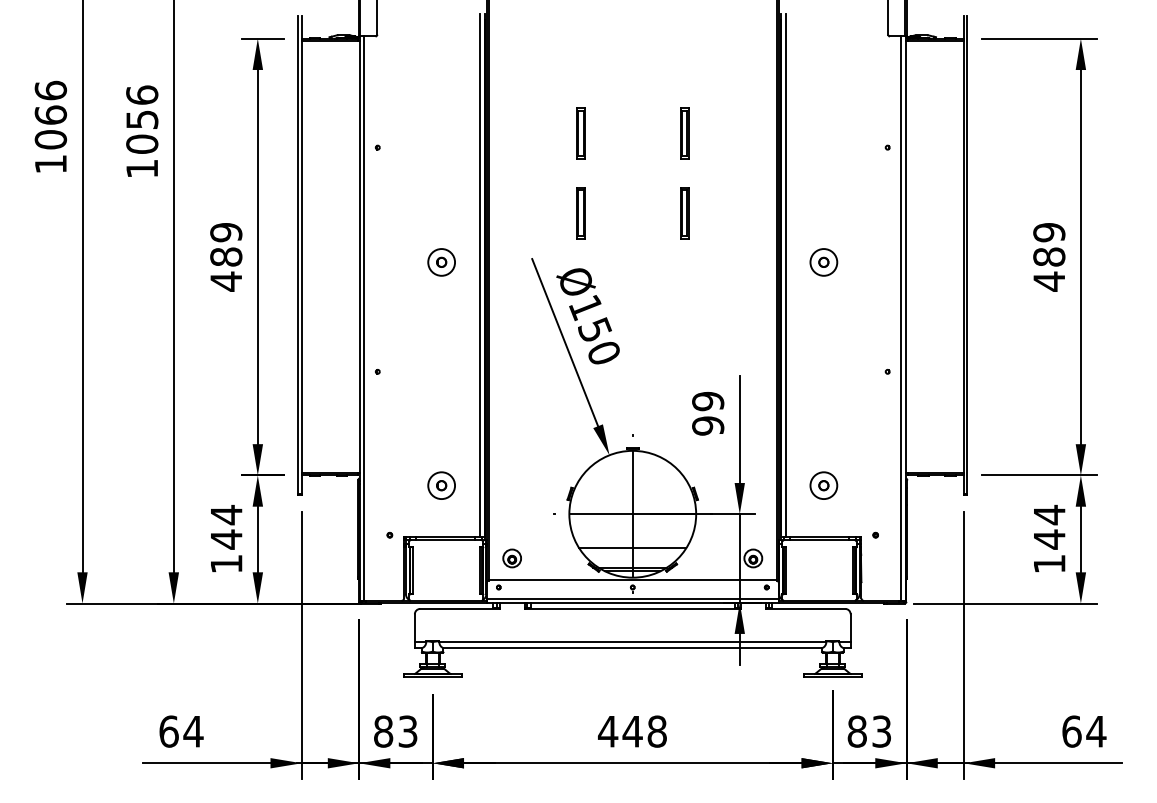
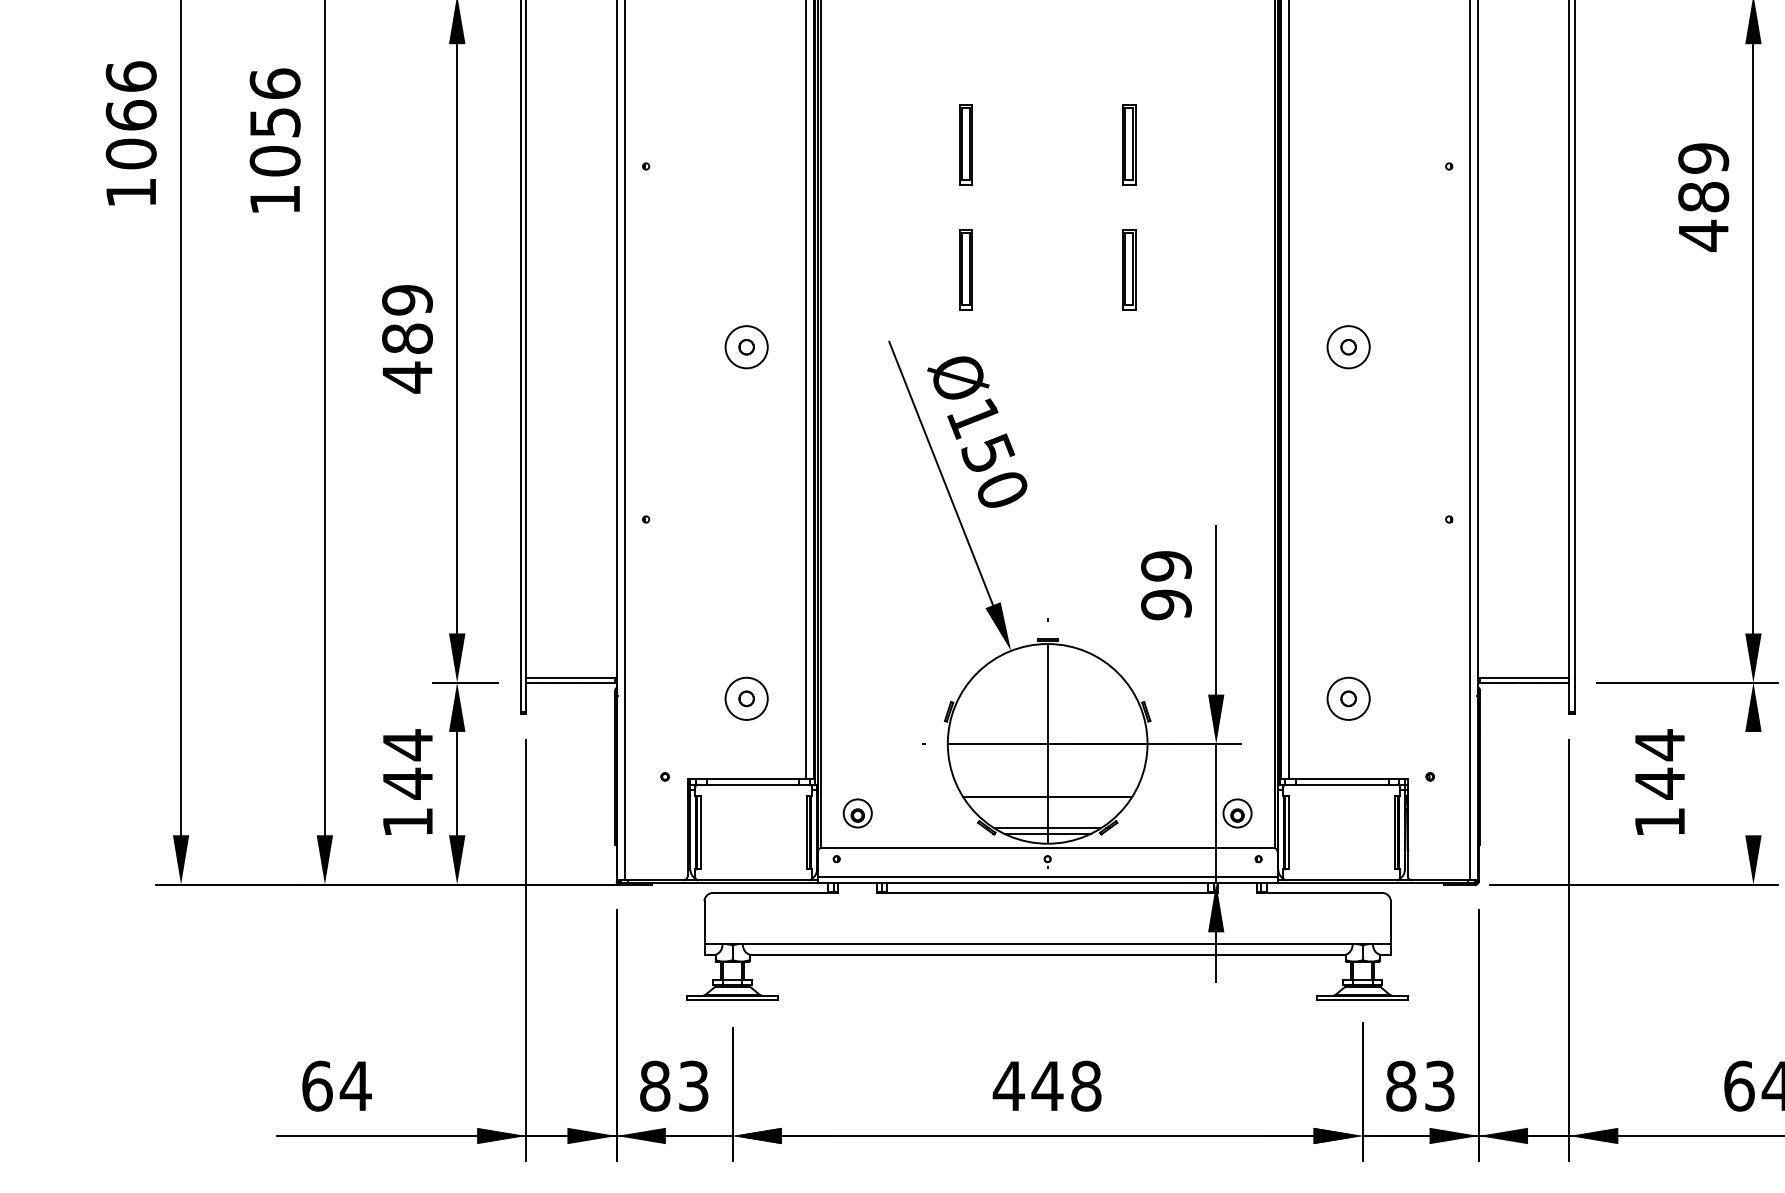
text: (1049, 257) -> (1703, 197), moved
text: (1049, 538) -> (1659, 782), moved
line: (1080, 539) -> (1752, 783), removed

